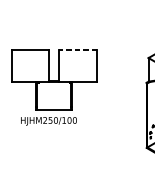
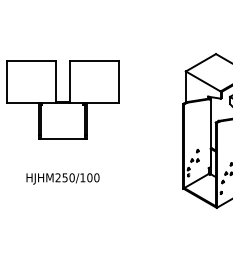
line: (78, 49) -> (94, 60), dashed -> solid
text: (48, 120) -> (62, 178), moved

